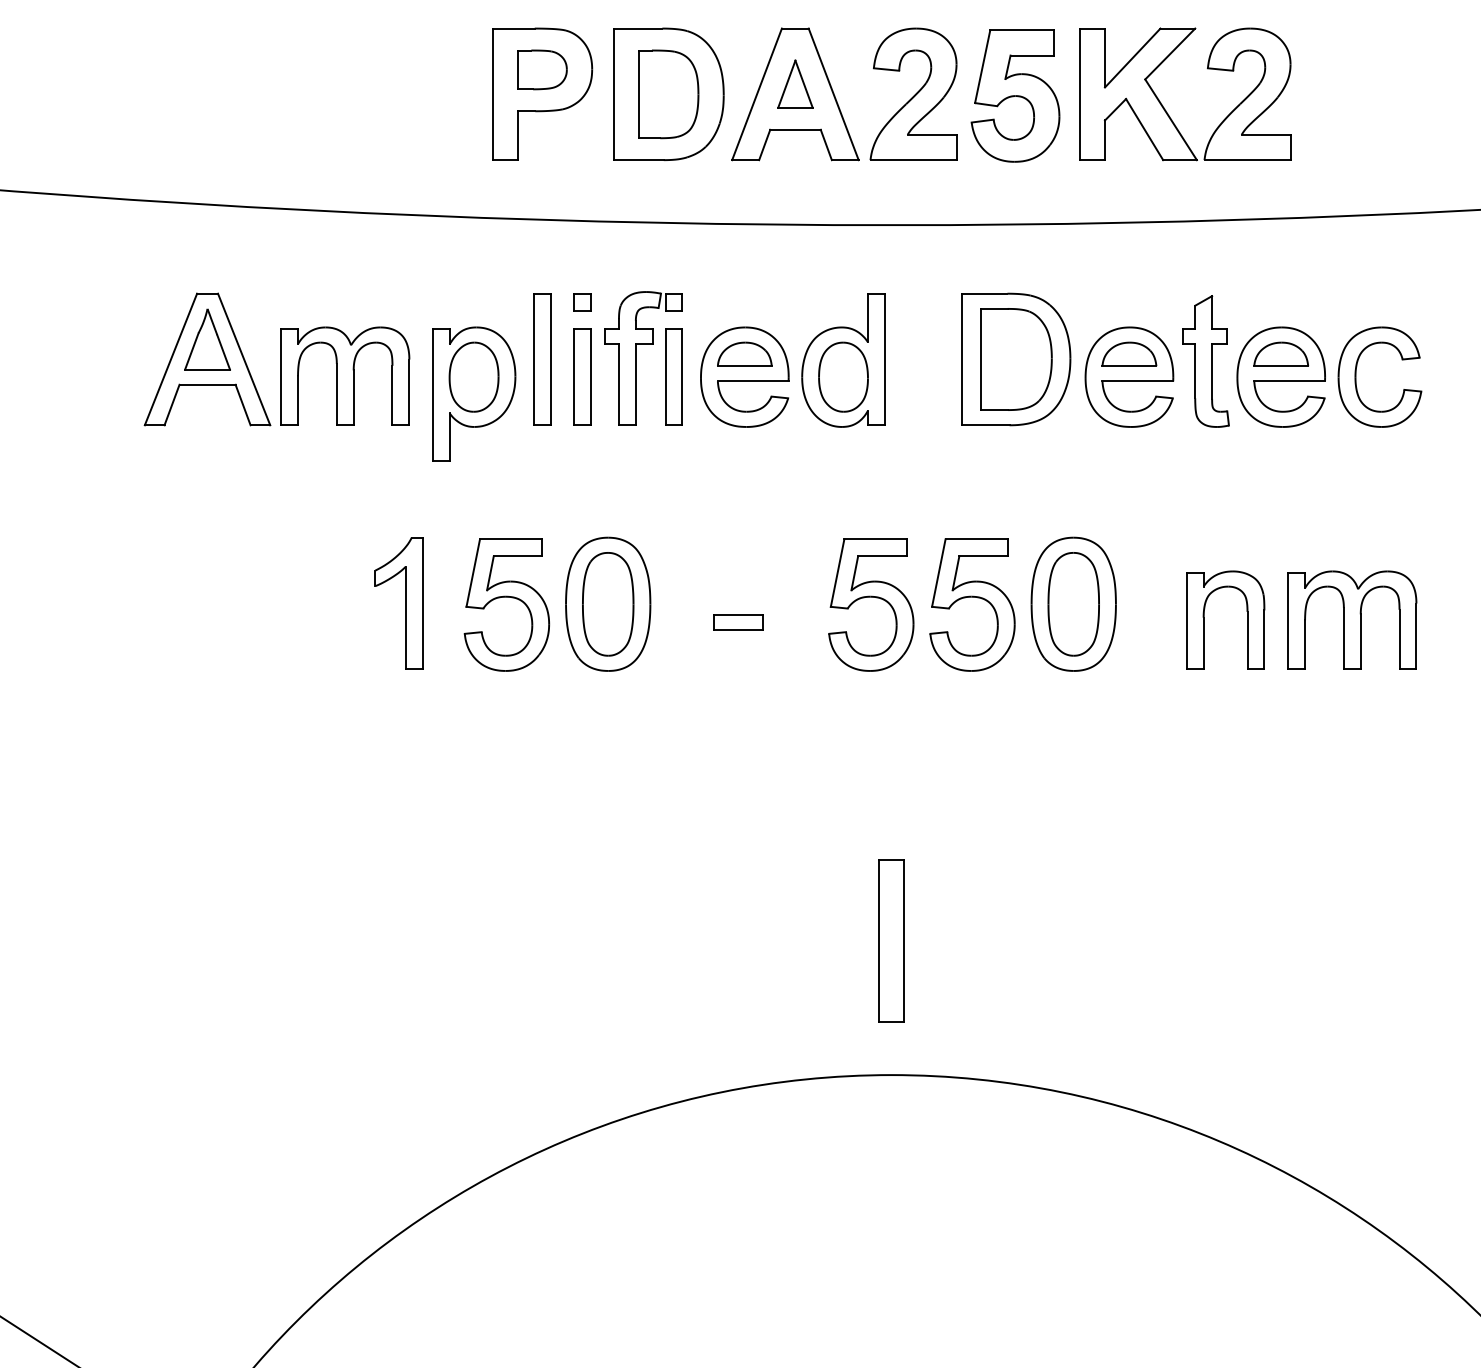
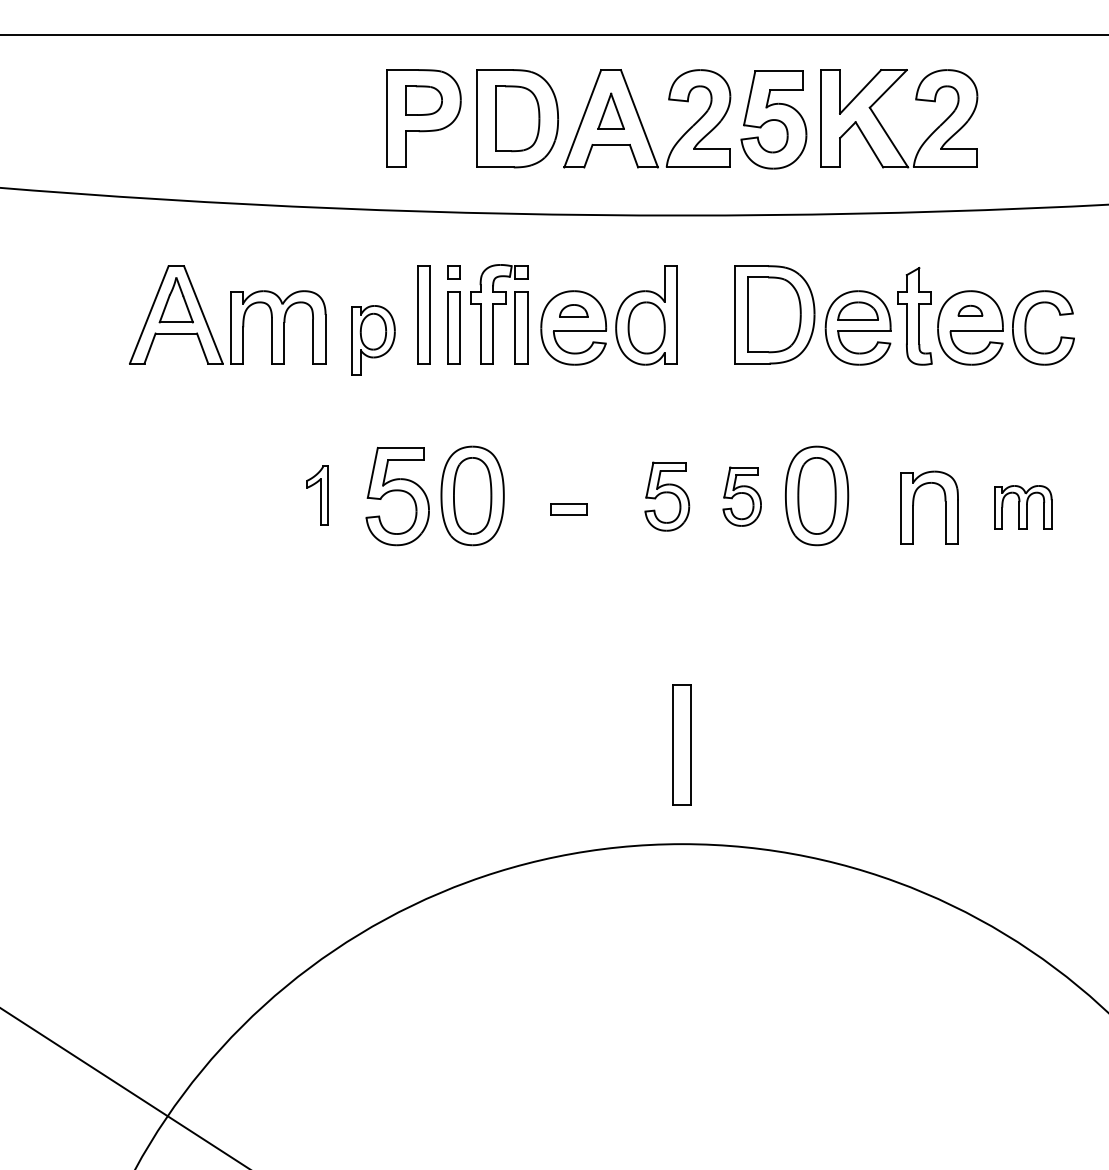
part: (744, 353) -> (573, 310), size x0.7
part: (1281, 353) -> (970, 310), size x0.6
part: (474, 394) -> (373, 340), size x0.7
part: (398, 603) -> (317, 495), size x0.6
part: (871, 605) -> (667, 496), size x0.7
part: (973, 605) -> (742, 496), size x0.6
part: (1352, 619) -> (1023, 507), size x0.6

